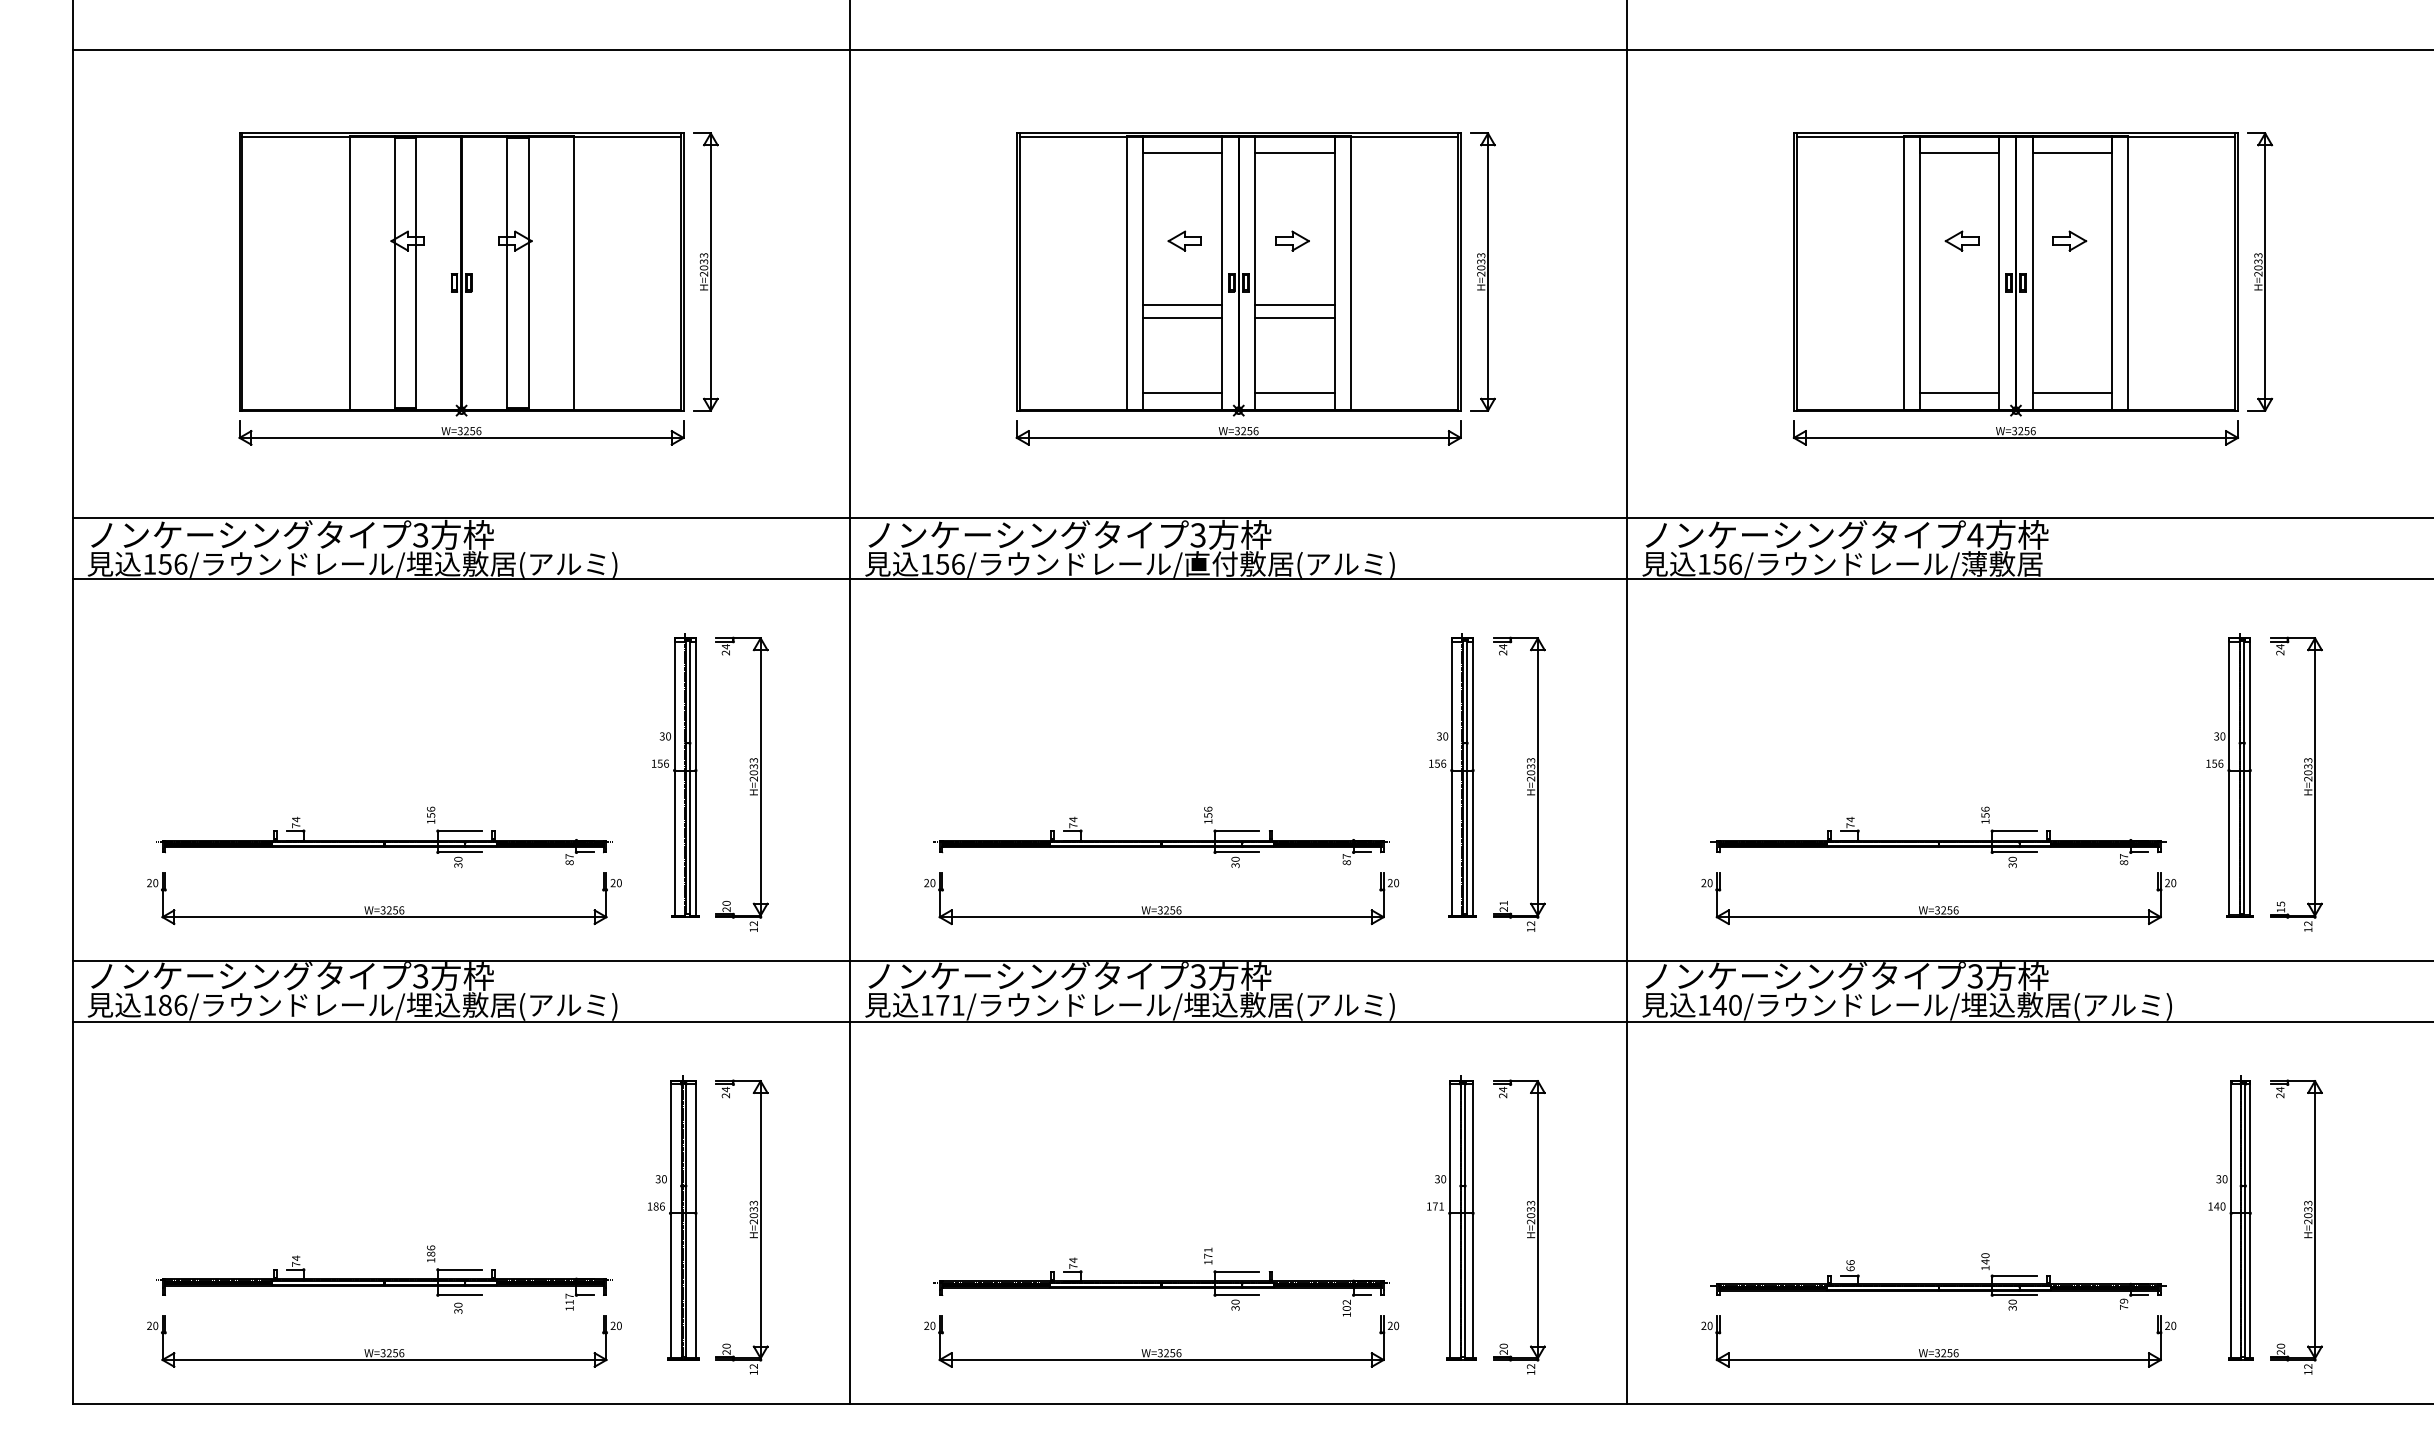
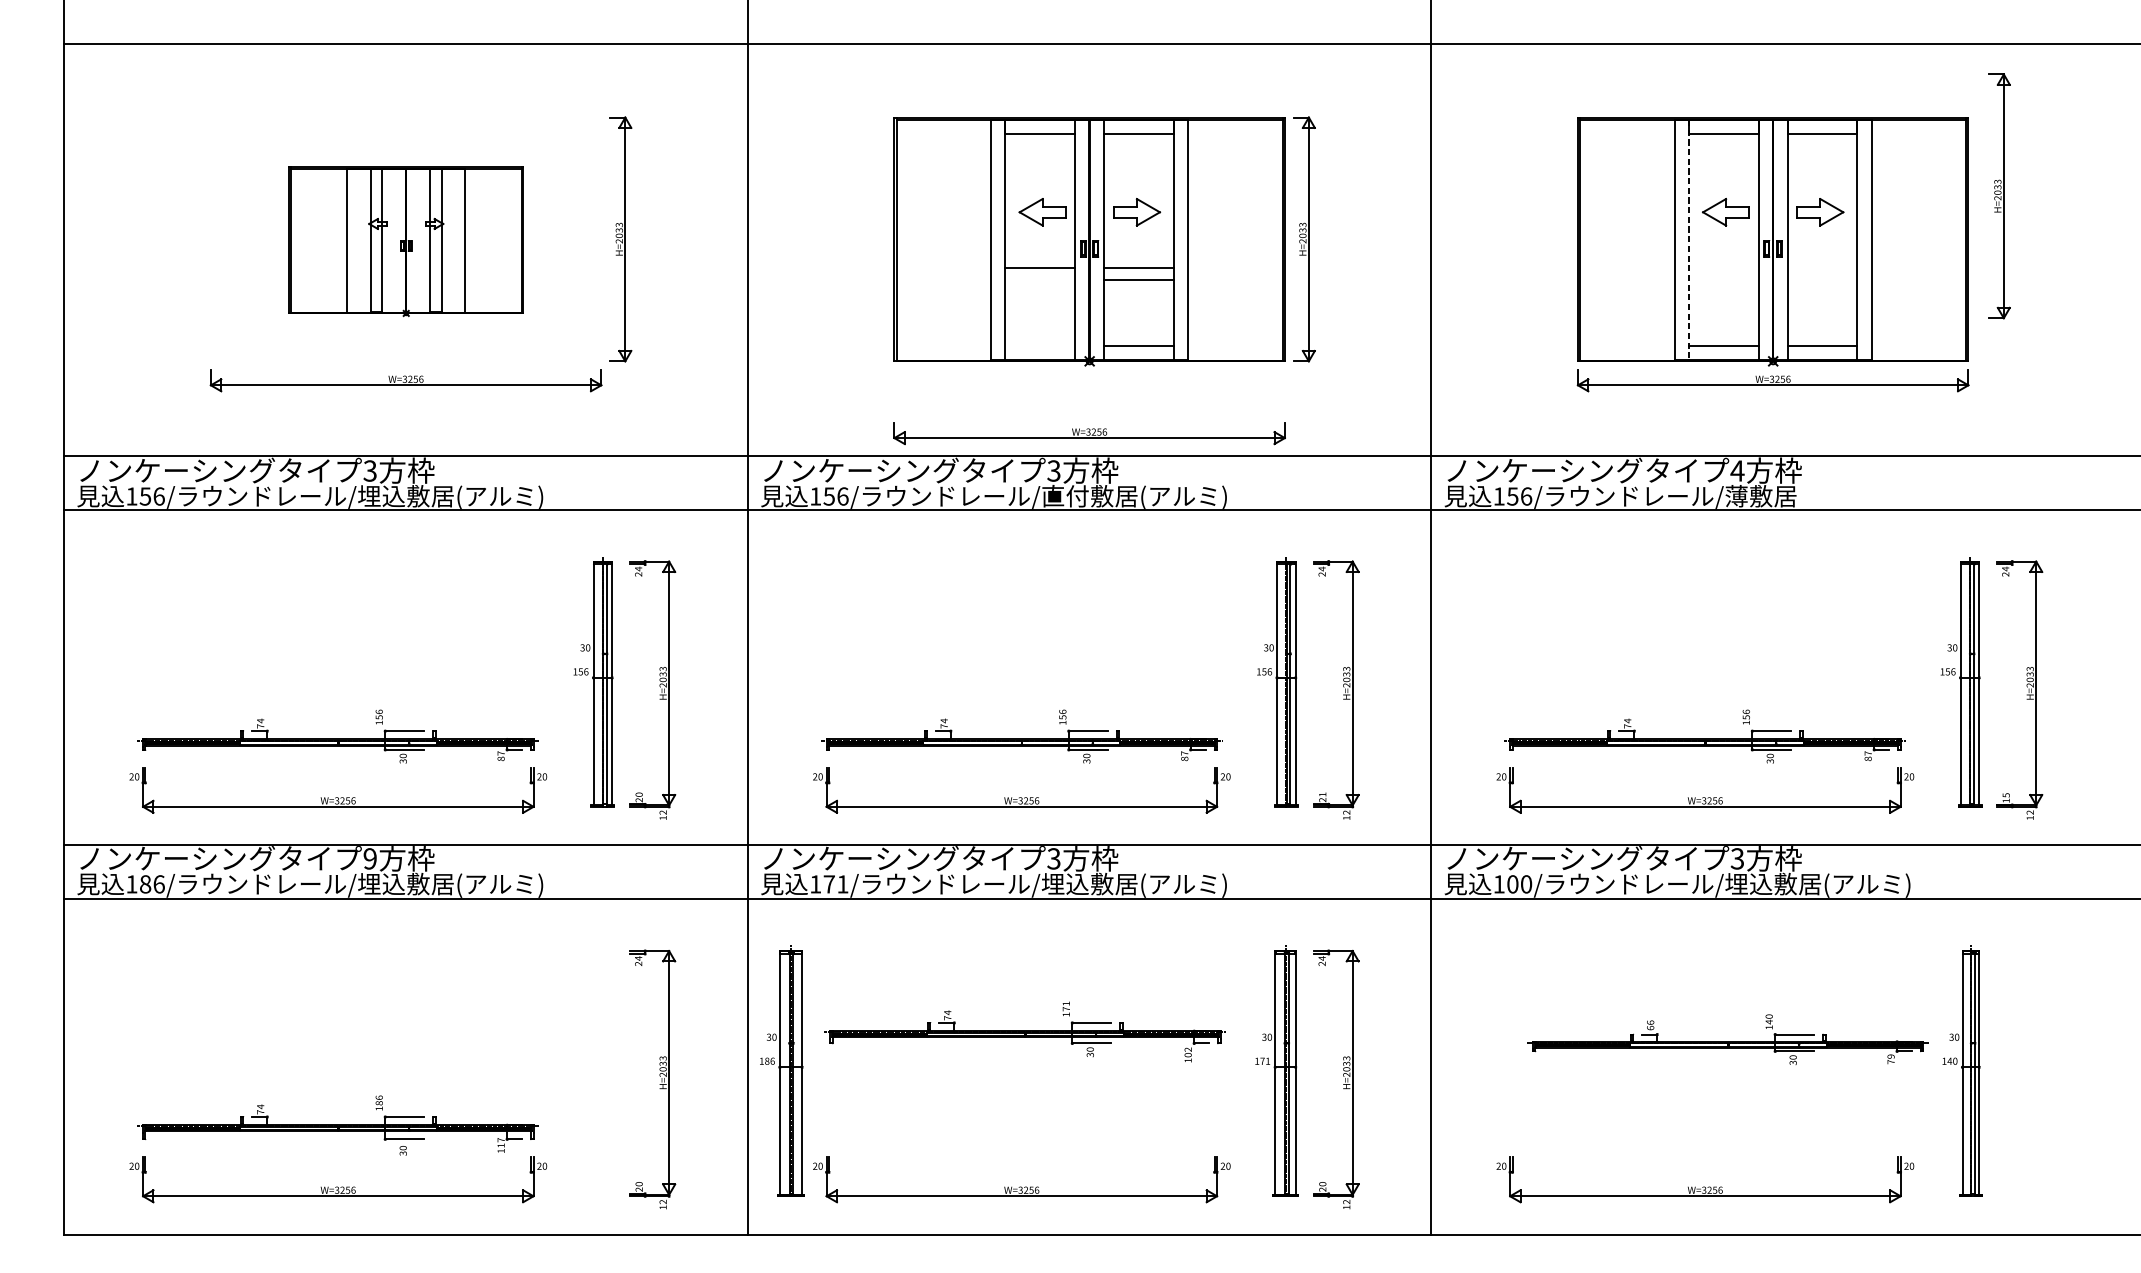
part: (1184, 240) -> (1041, 211), size x1.6
part: (1292, 240) -> (1136, 211), size x1.6
part: (1961, 240) -> (1725, 211), size x1.6
part: (2069, 240) -> (1820, 211), size x1.6
part: (2260, 271) -> (1999, 195), moved
line: (1920, 272) -> (1689, 239), solid -> dashed
part: (461, 274) -> (406, 241), size x0.6
line: (1182, 318) -> (1040, 280), removed
line: (1182, 393) -> (1040, 346), removed
part: (1238, 432) -> (1089, 433), moved
text: (420, 976) -> (369, 859), 3 -> 9
text: (1719, 1004) -> (1512, 883), 140/ -> 100/
part: (673, 1217) -> (782, 1070), moved
part: (2304, 1223) -> (2026, 1076), removed
part: (1161, 1281) -> (1025, 1031), moved
part: (1938, 1281) -> (1727, 1039), moved

